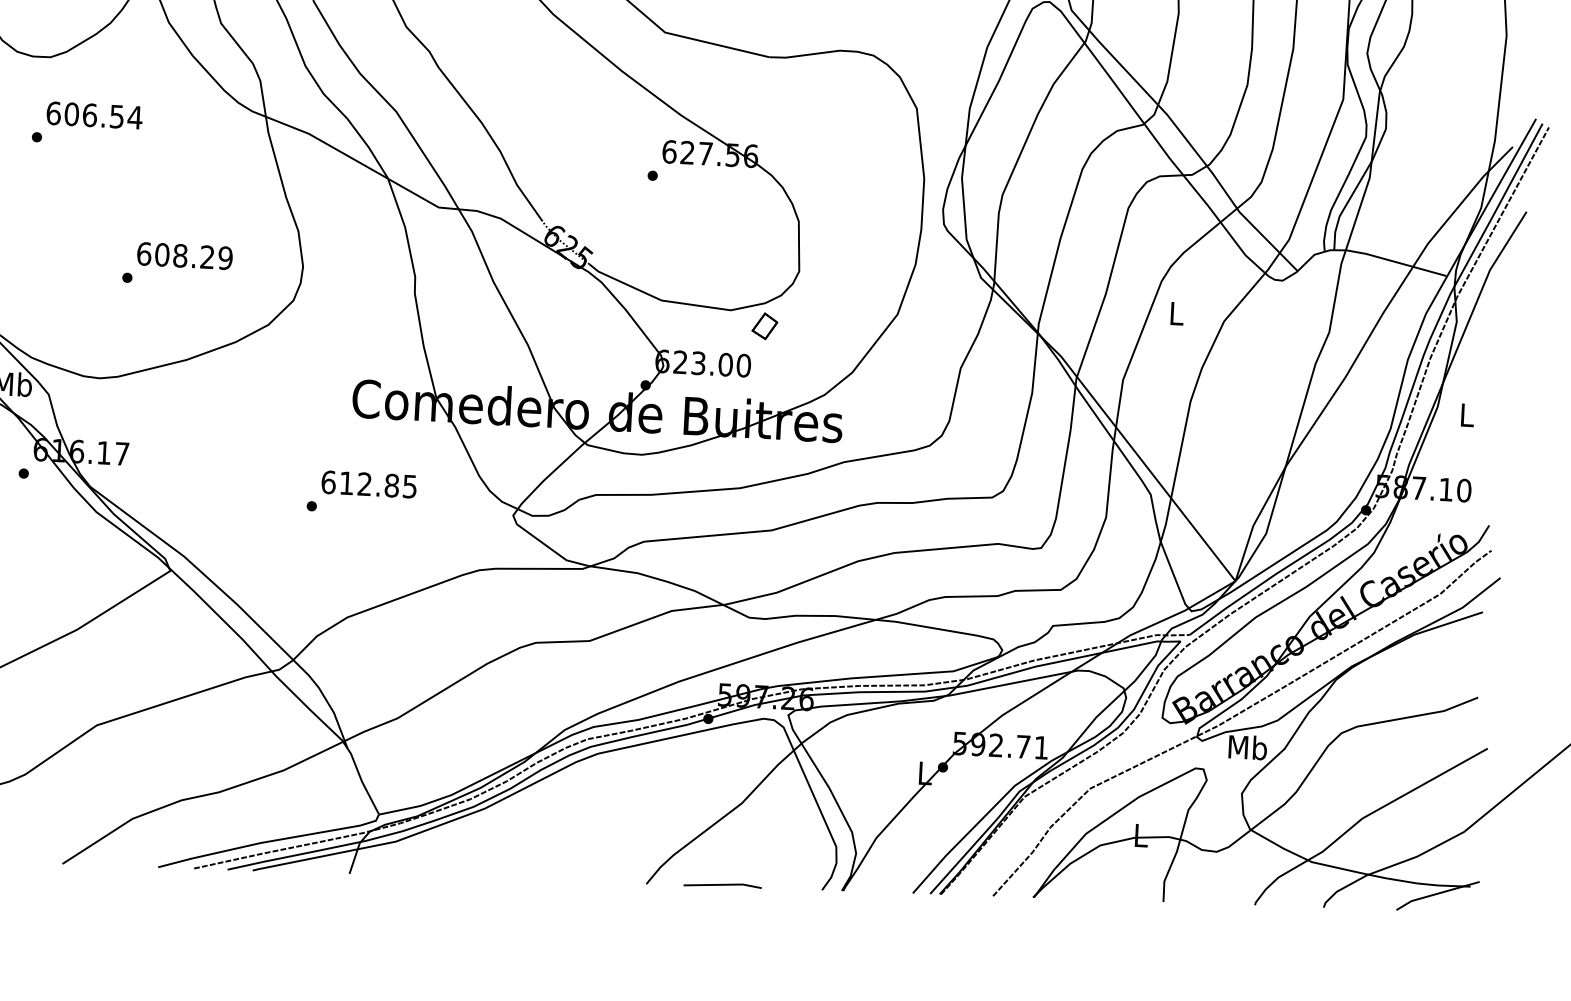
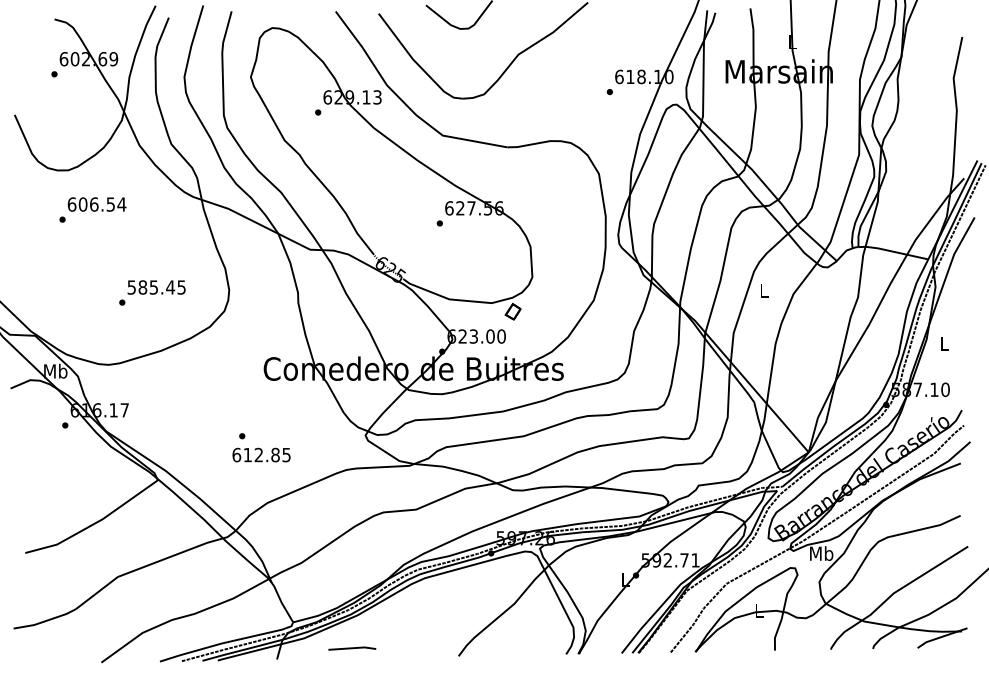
text: (184, 256) -> (156, 287), 608.29 -> 585.45
text: (369, 483) -> (261, 454), moved
line: (723, 885) -> (352, 648), moved

